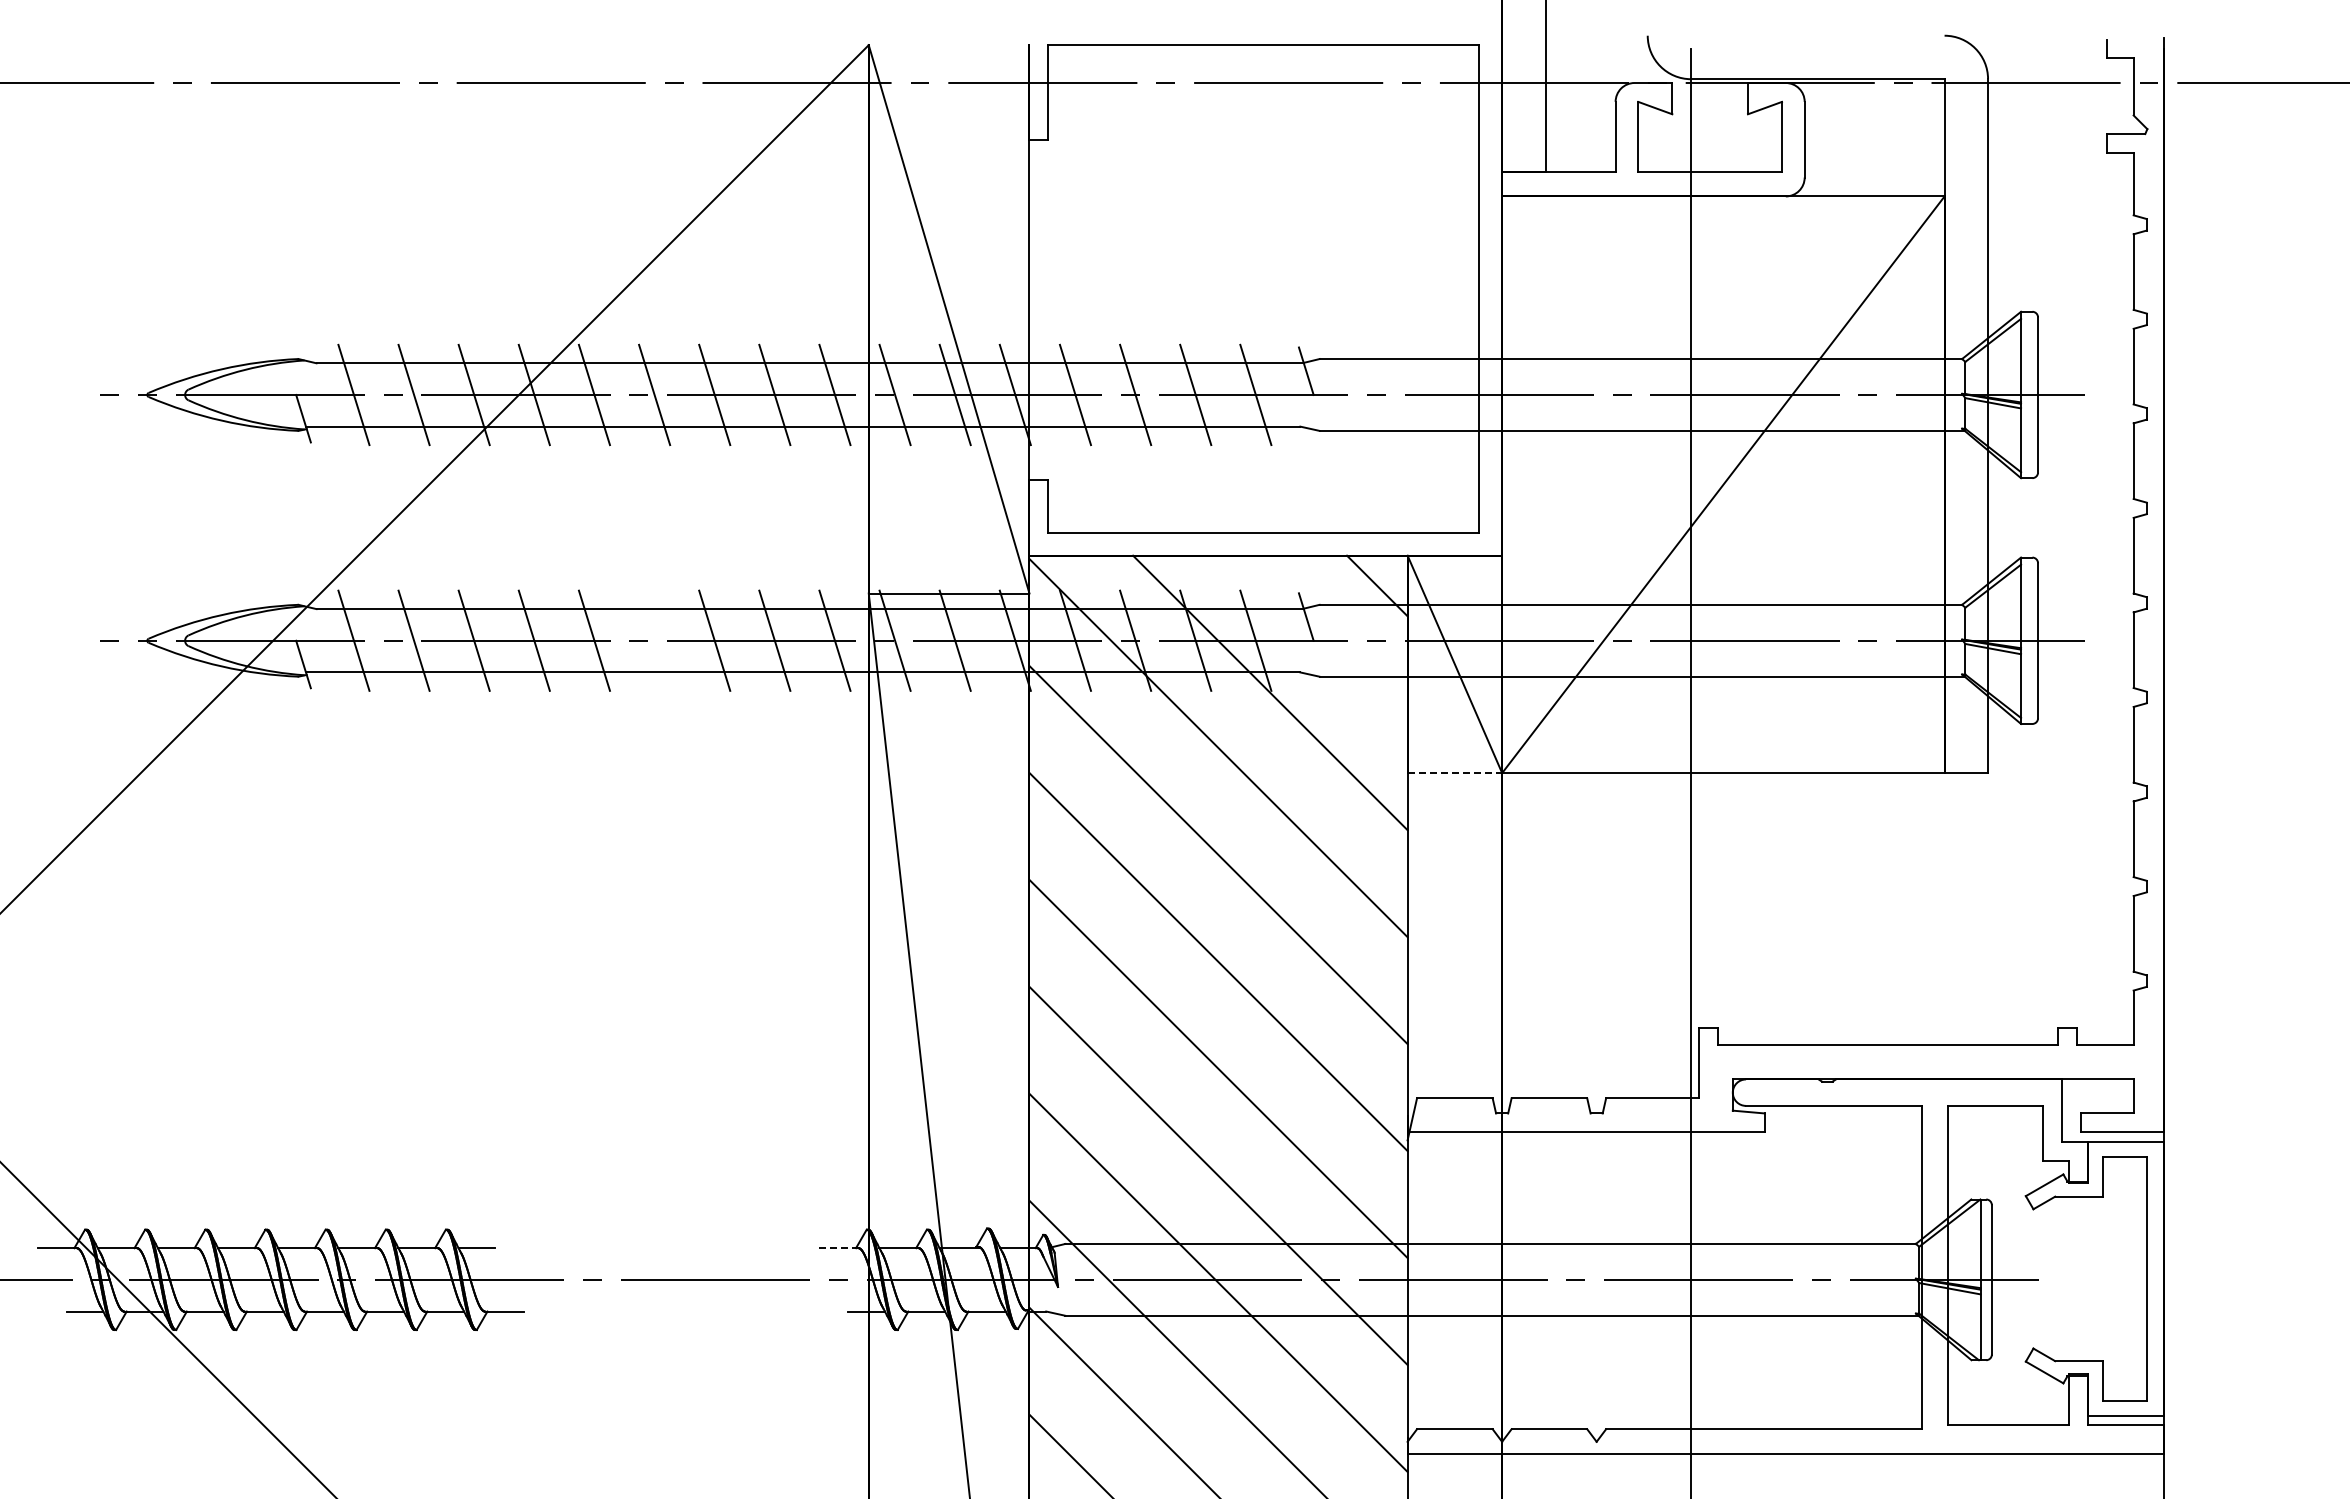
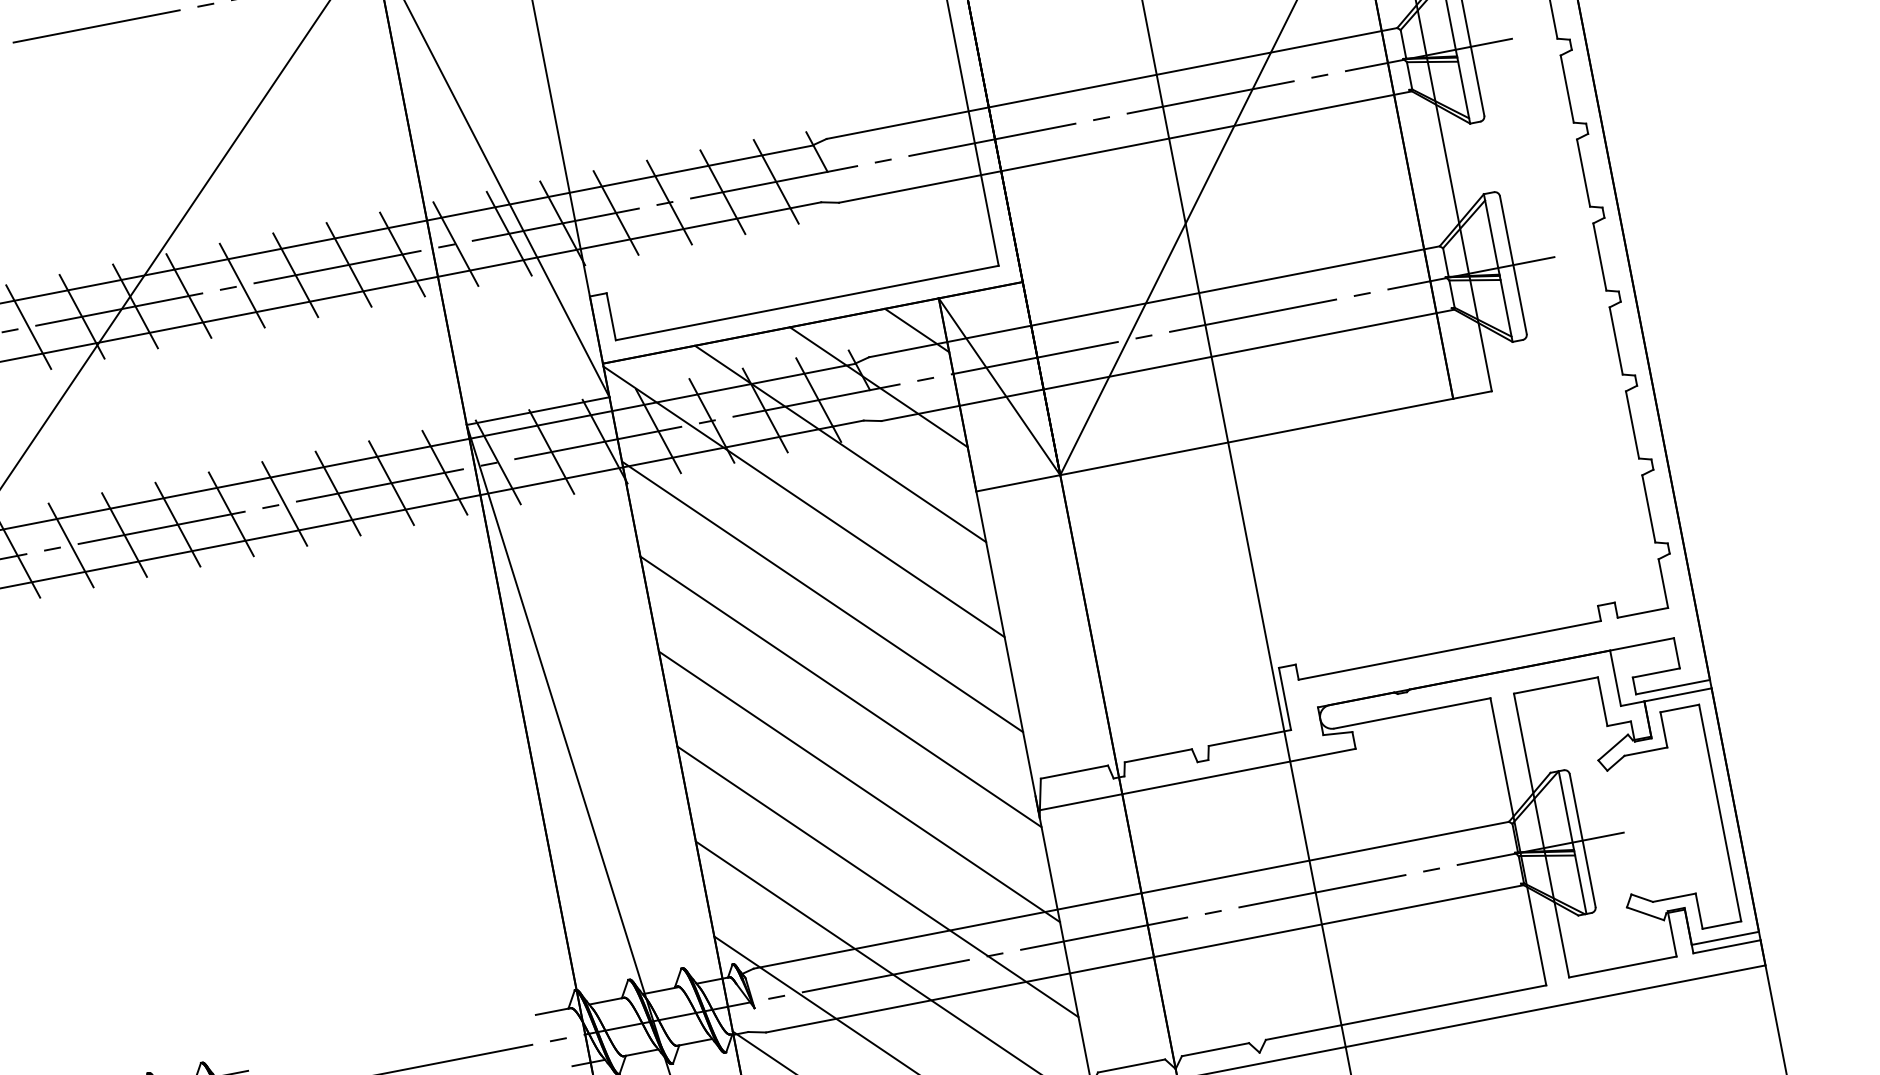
line: (1323, 639) -> (878, 387), added
line: (654, 640) -> (284, 503), added
line: (1455, 773) -> (1018, 483), dashed -> solid
line: (838, 1248) -> (552, 1011), dashed -> solid

